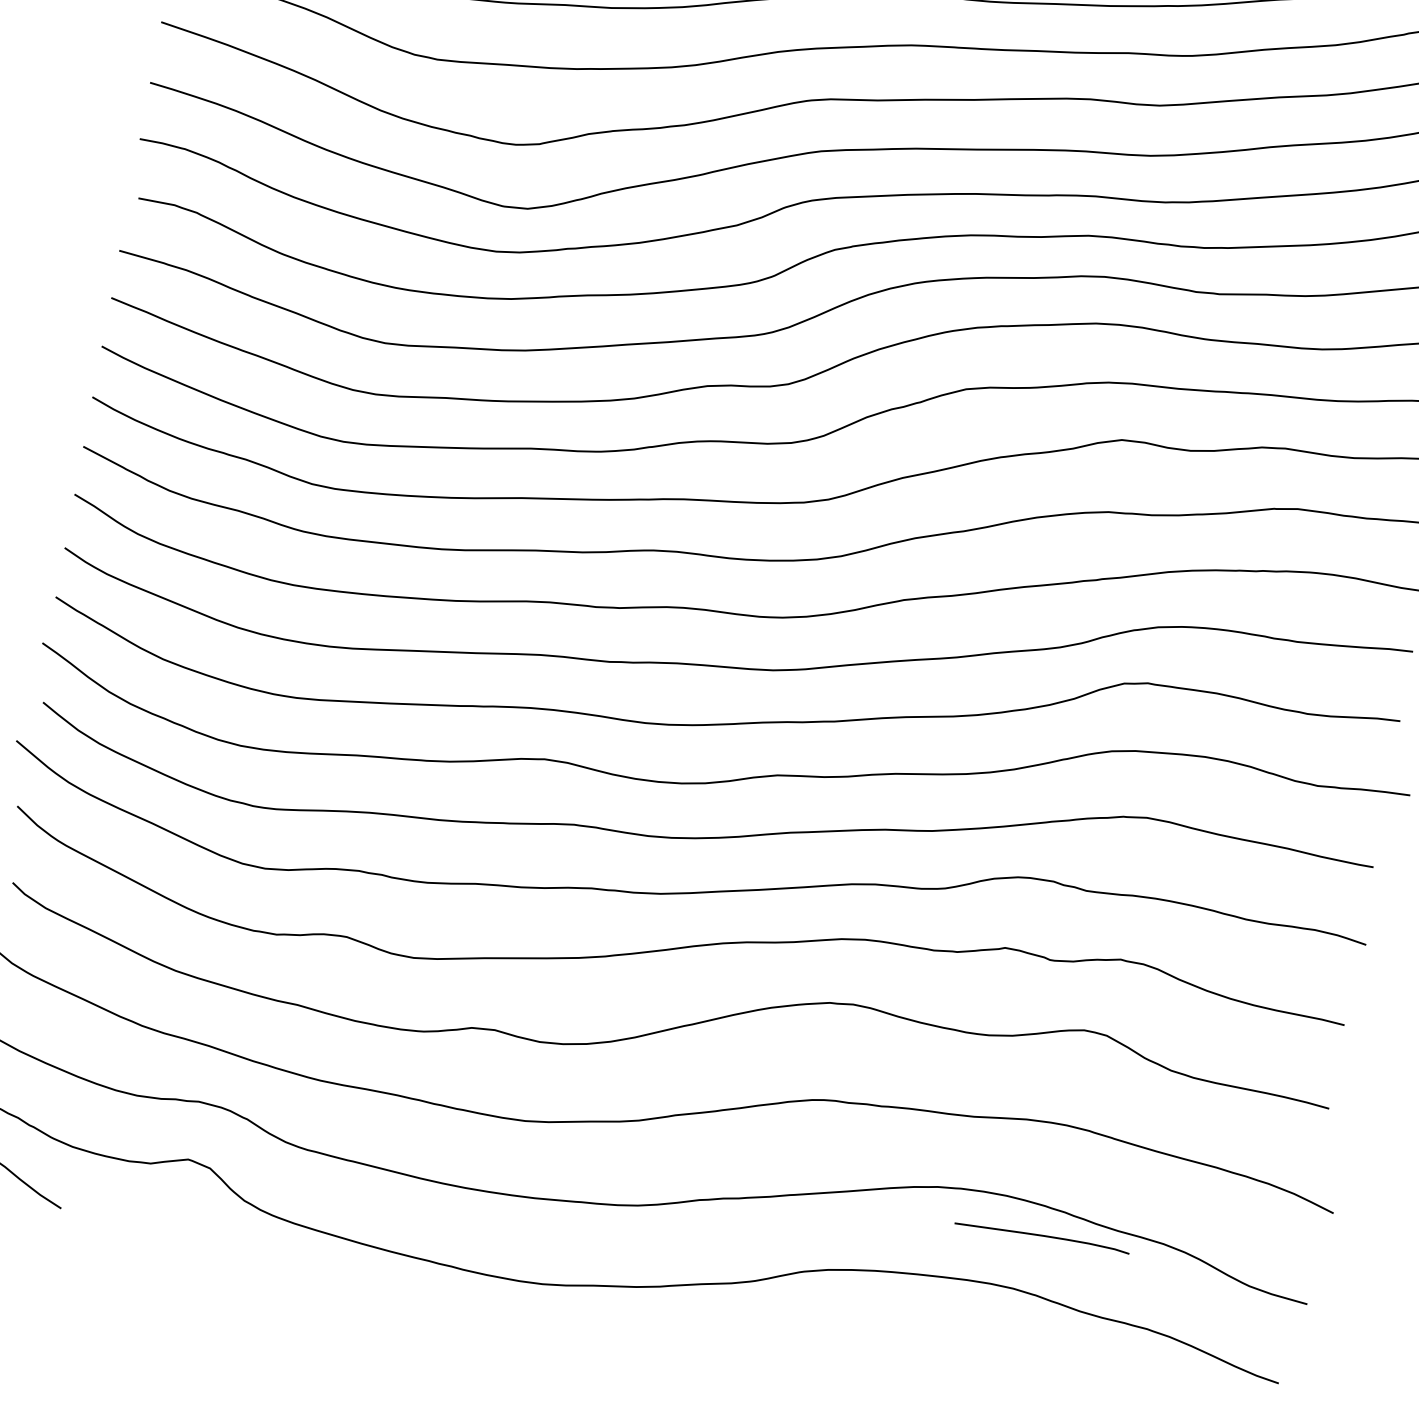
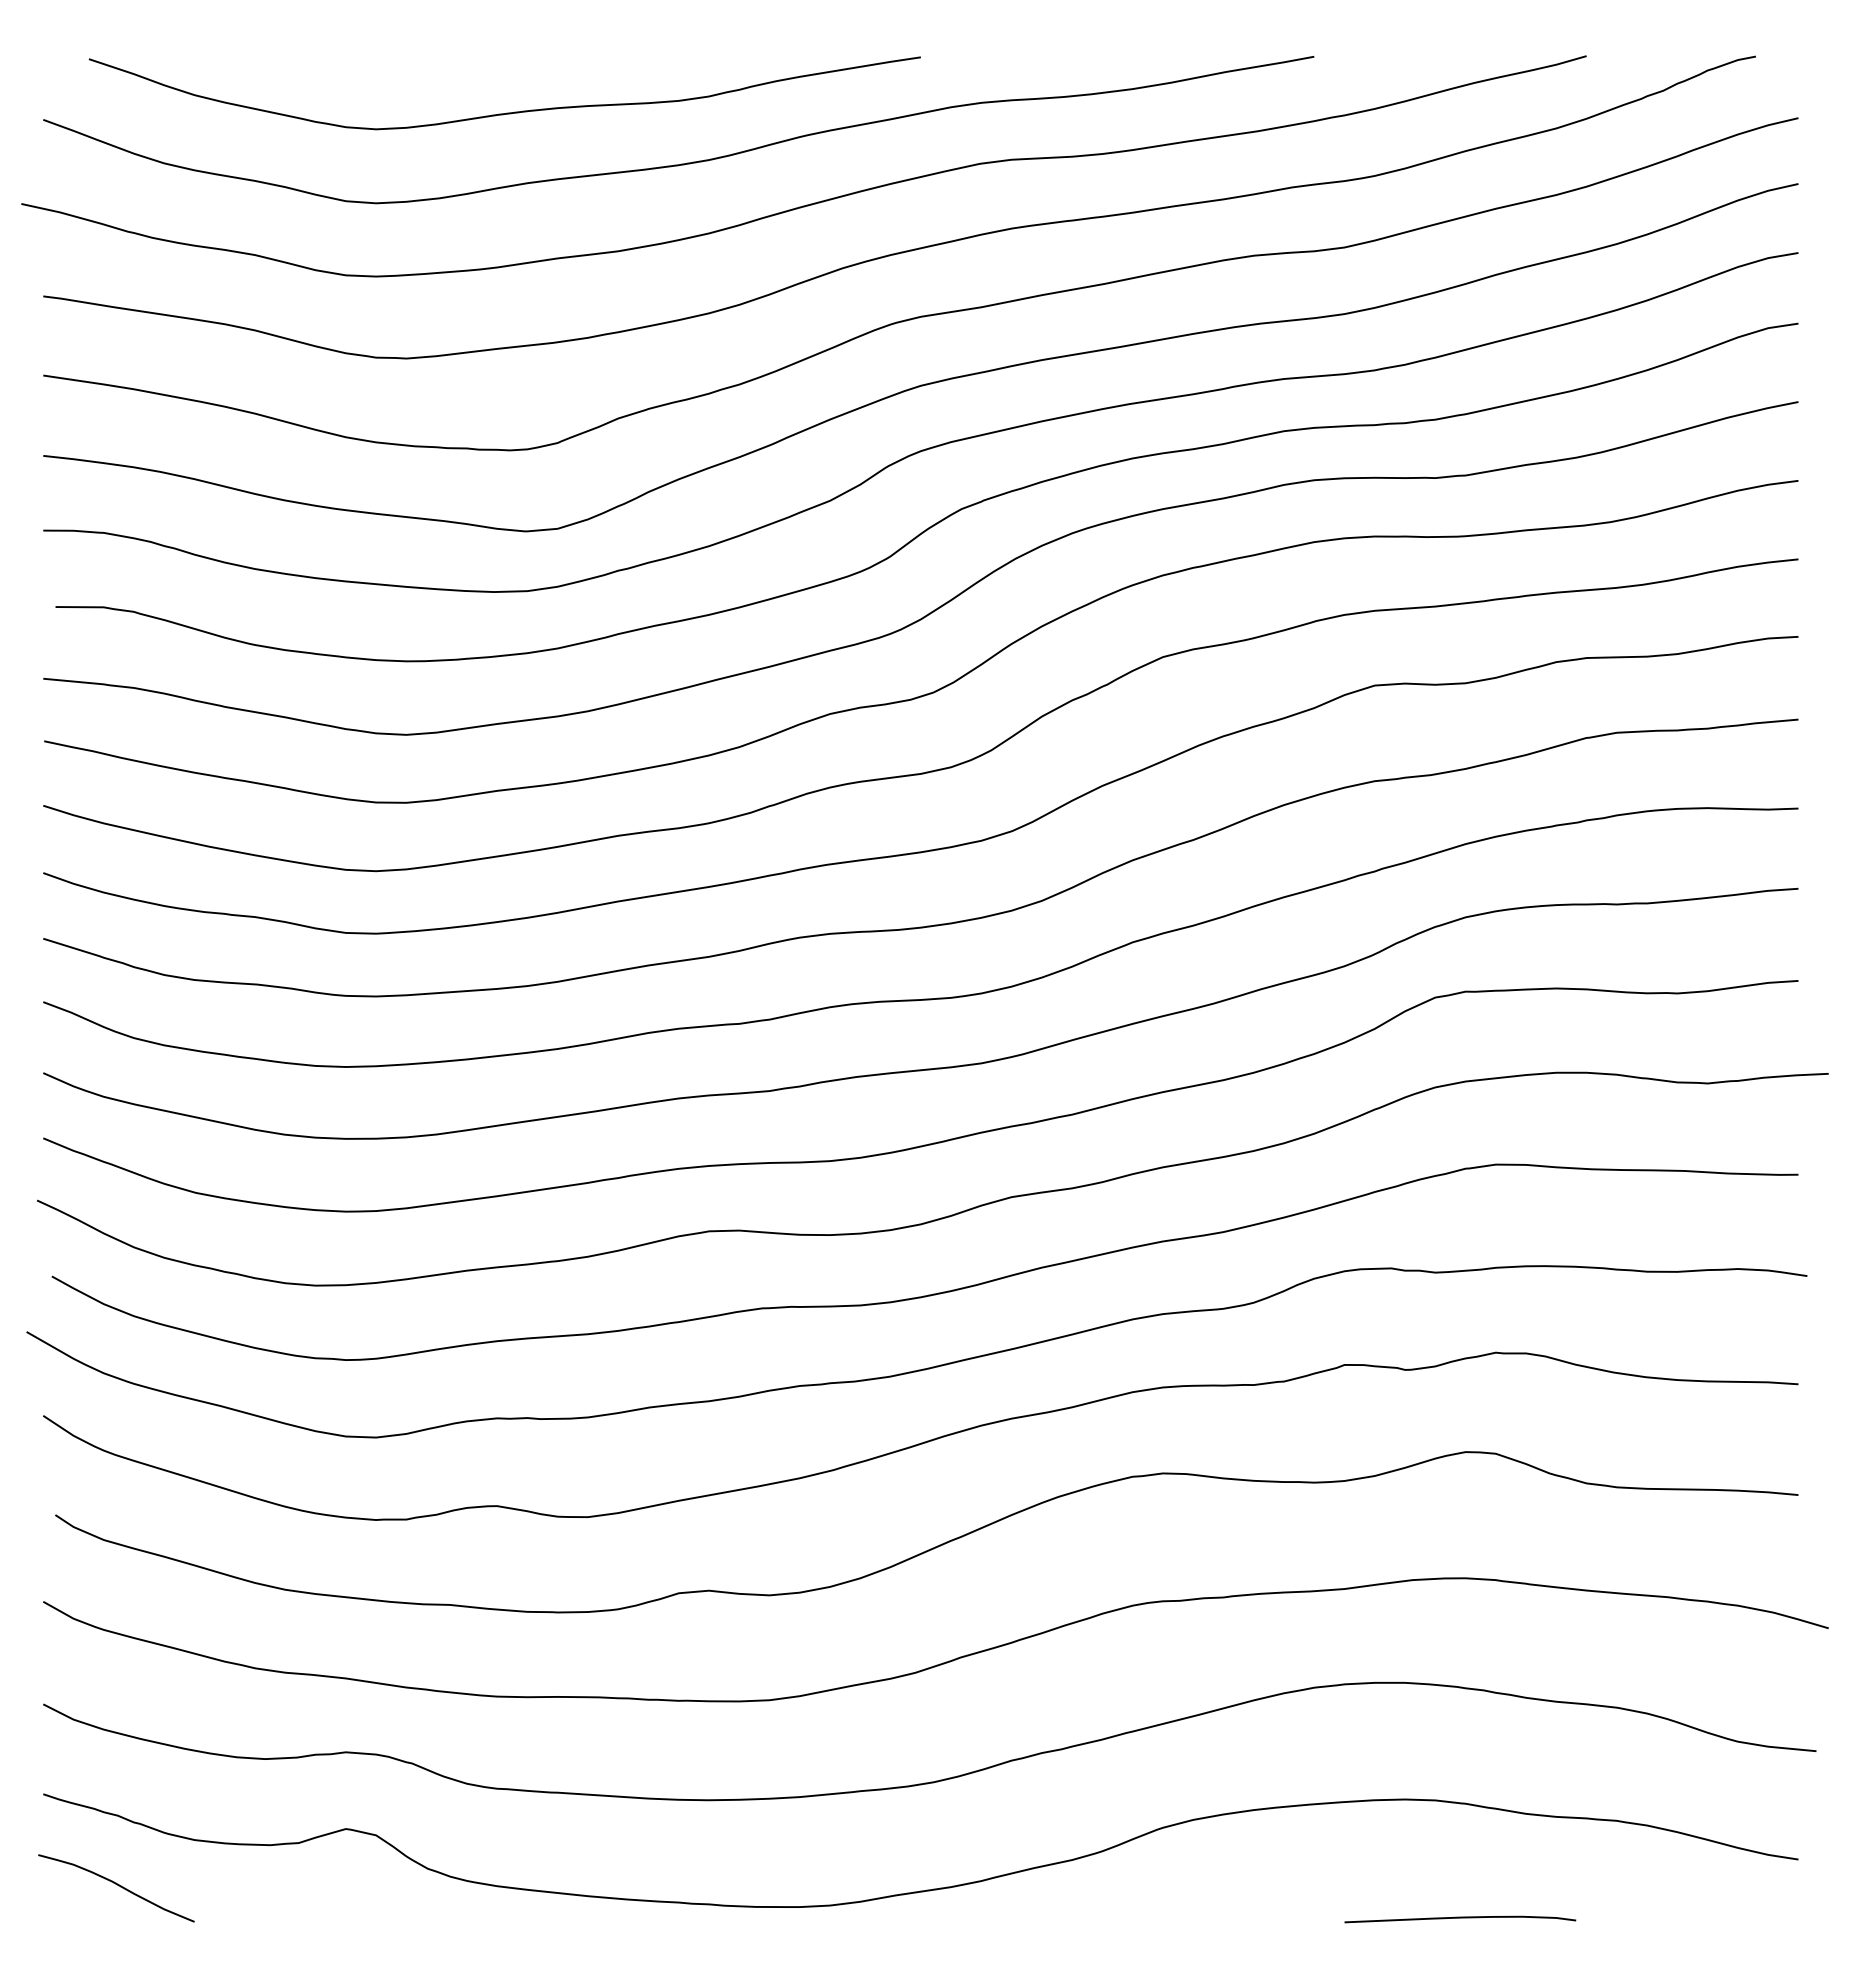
curve: (1042, 1236) -> (1460, 1918), moved

